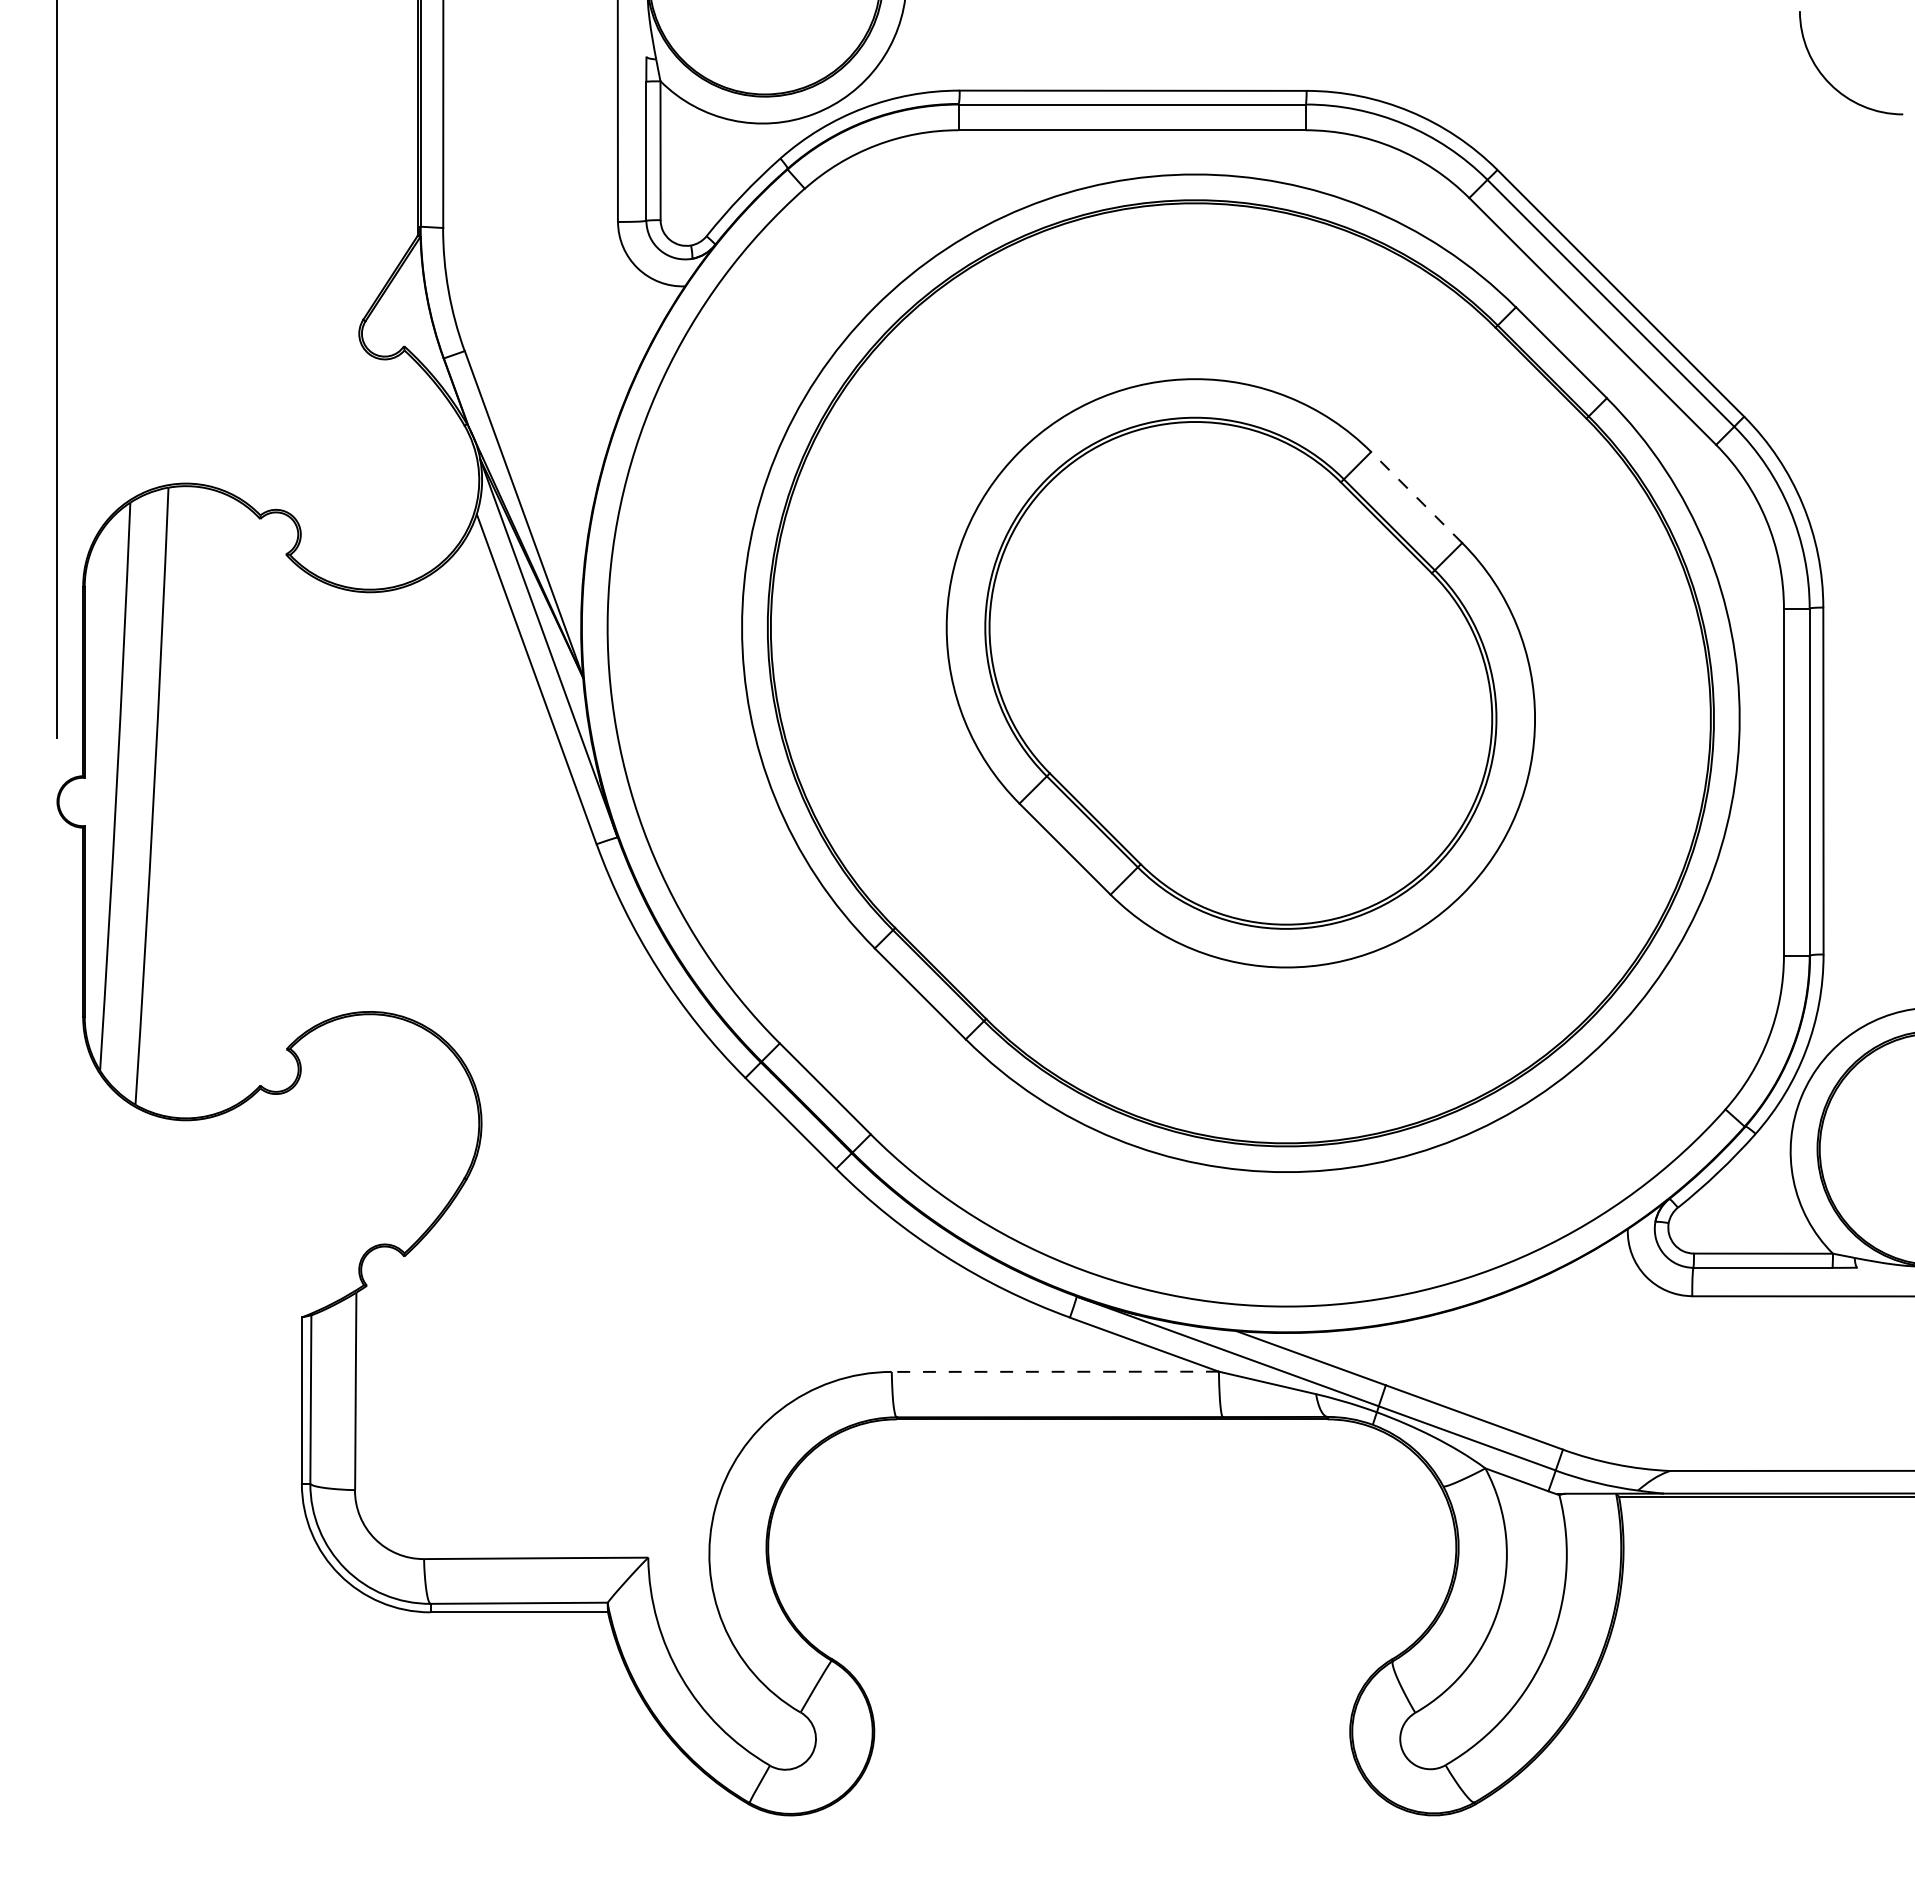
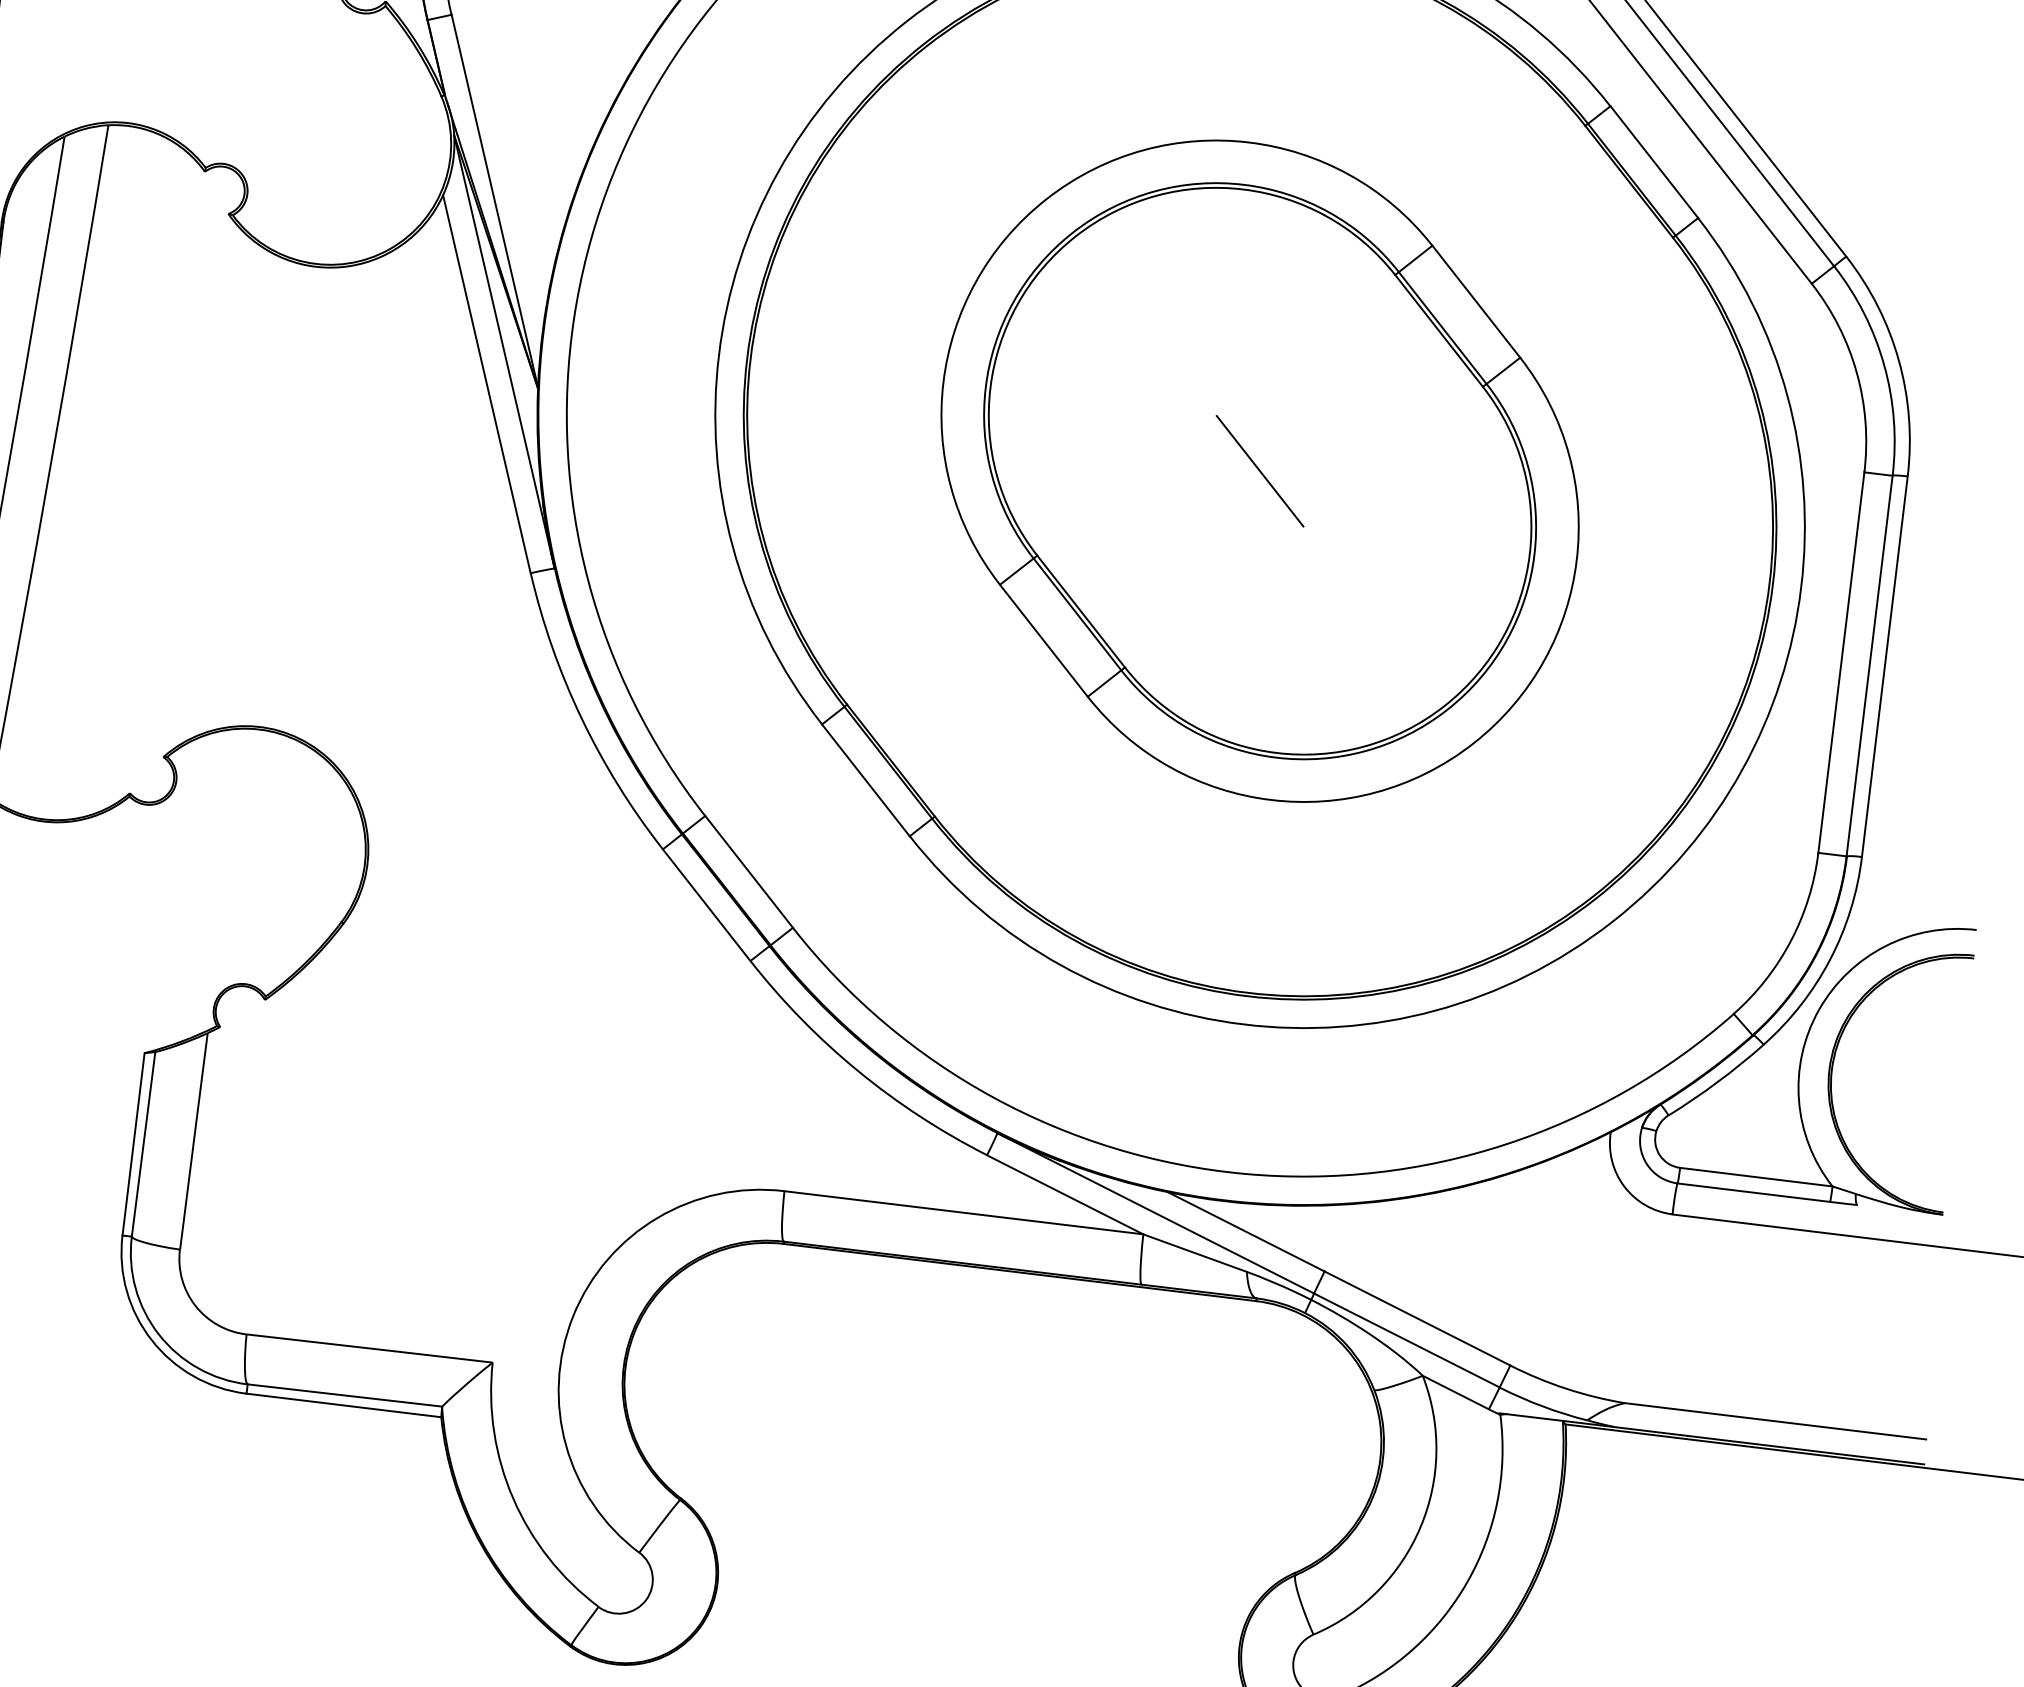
line: (1416, 497) -> (1476, 301), dashed -> solid
line: (1240, 672) -> (1259, 470), added
line: (1055, 1371) -> (964, 1212), dashed -> solid

